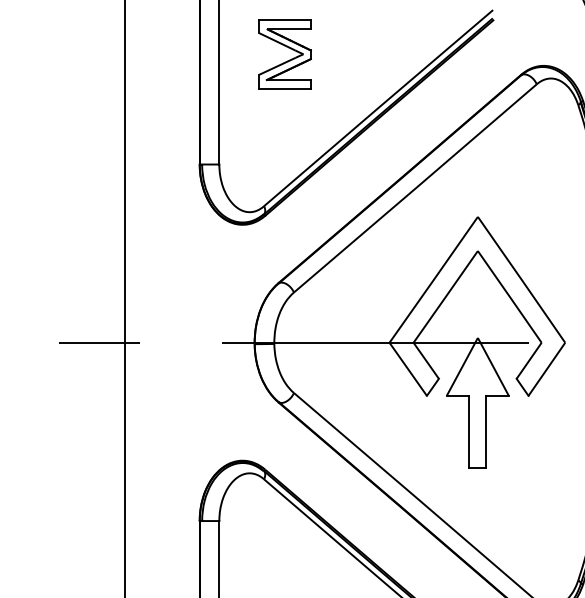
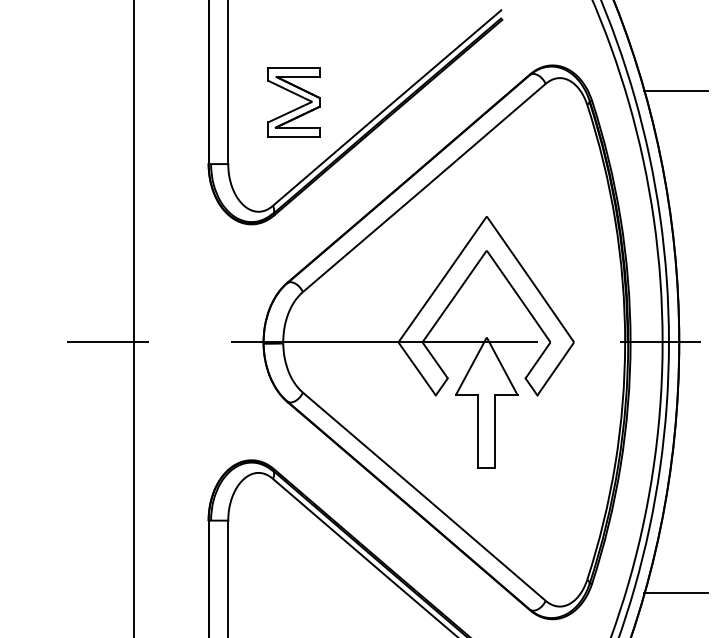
part: (286, 60) -> (295, 108), moved

